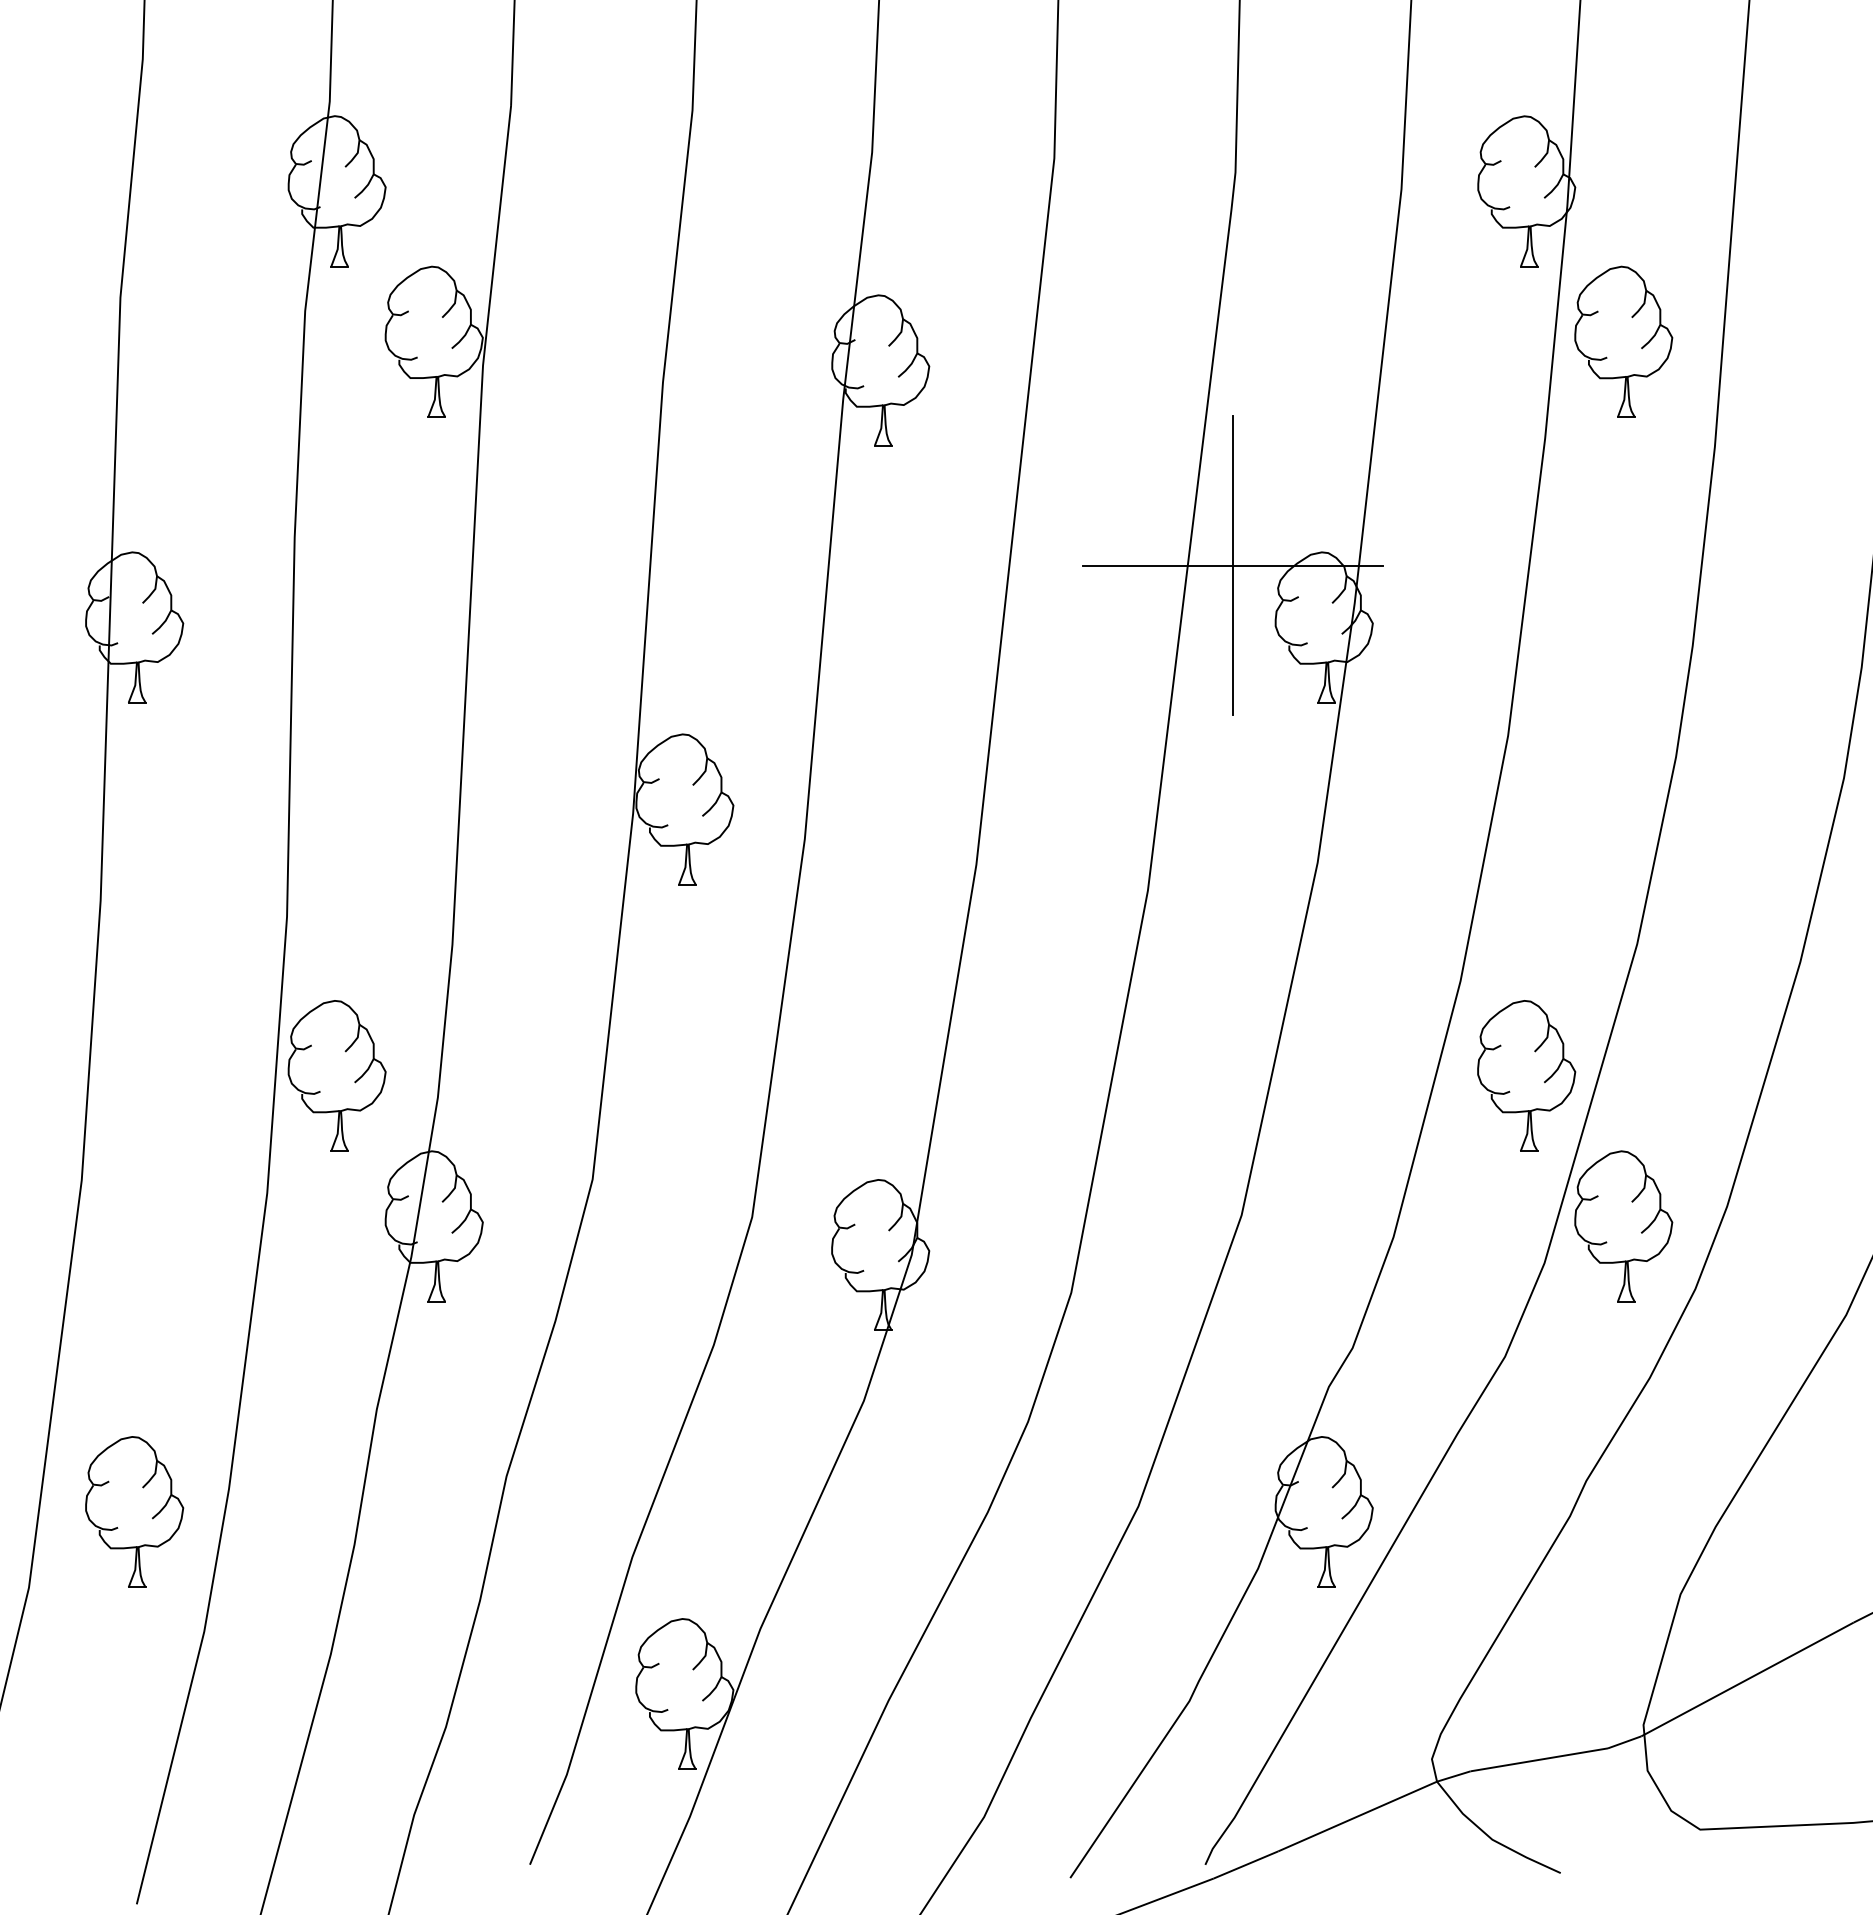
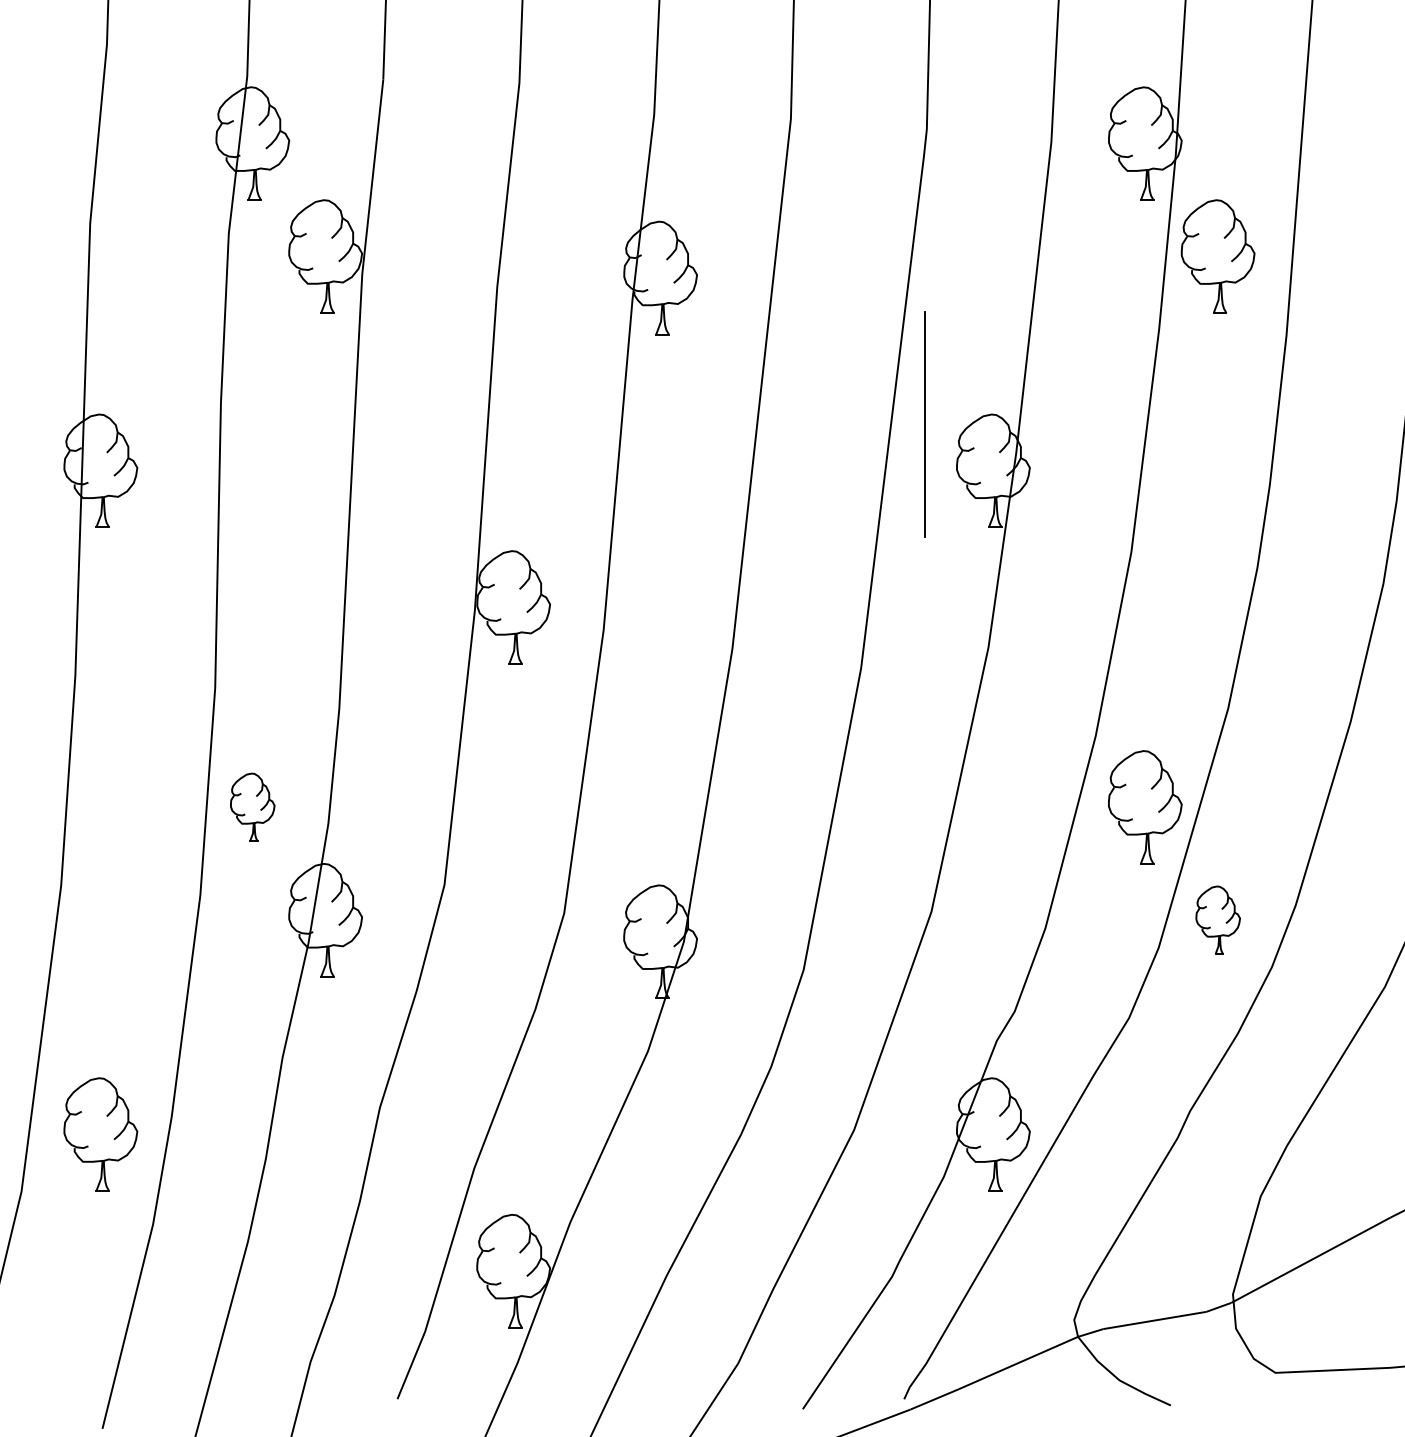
line: (1232, 565) -> (924, 424), removed
part: (336, 1075) -> (252, 807), size x0.6
part: (1623, 1226) -> (1217, 920), size x0.6

